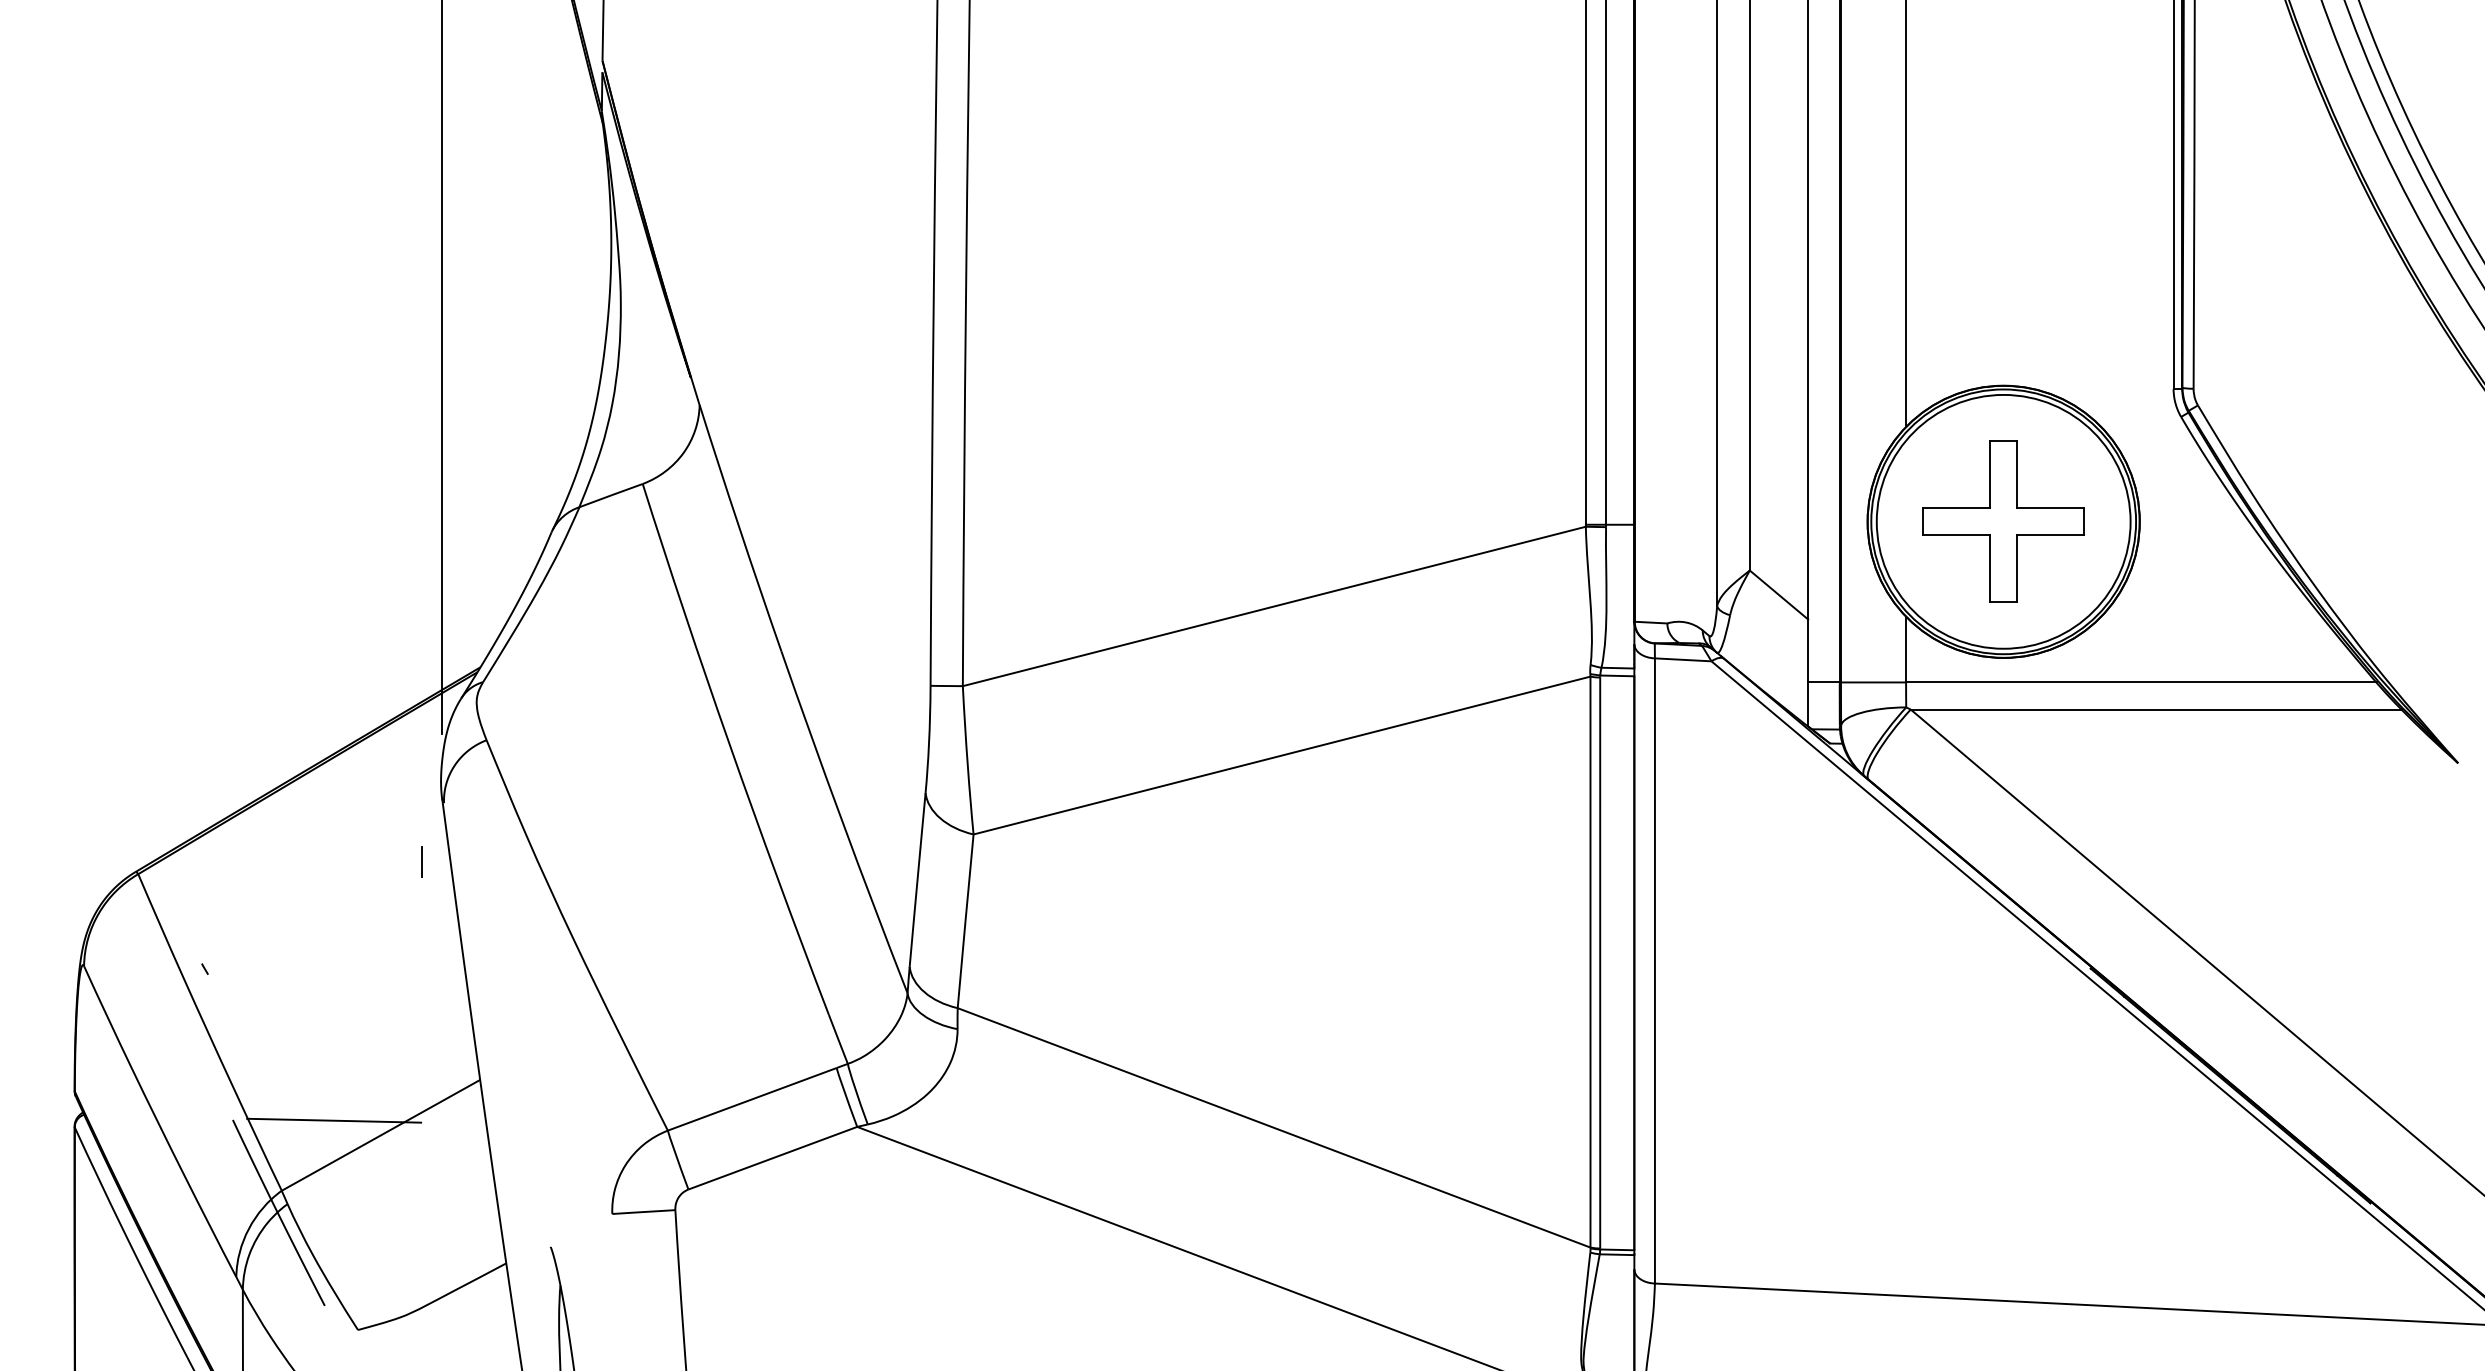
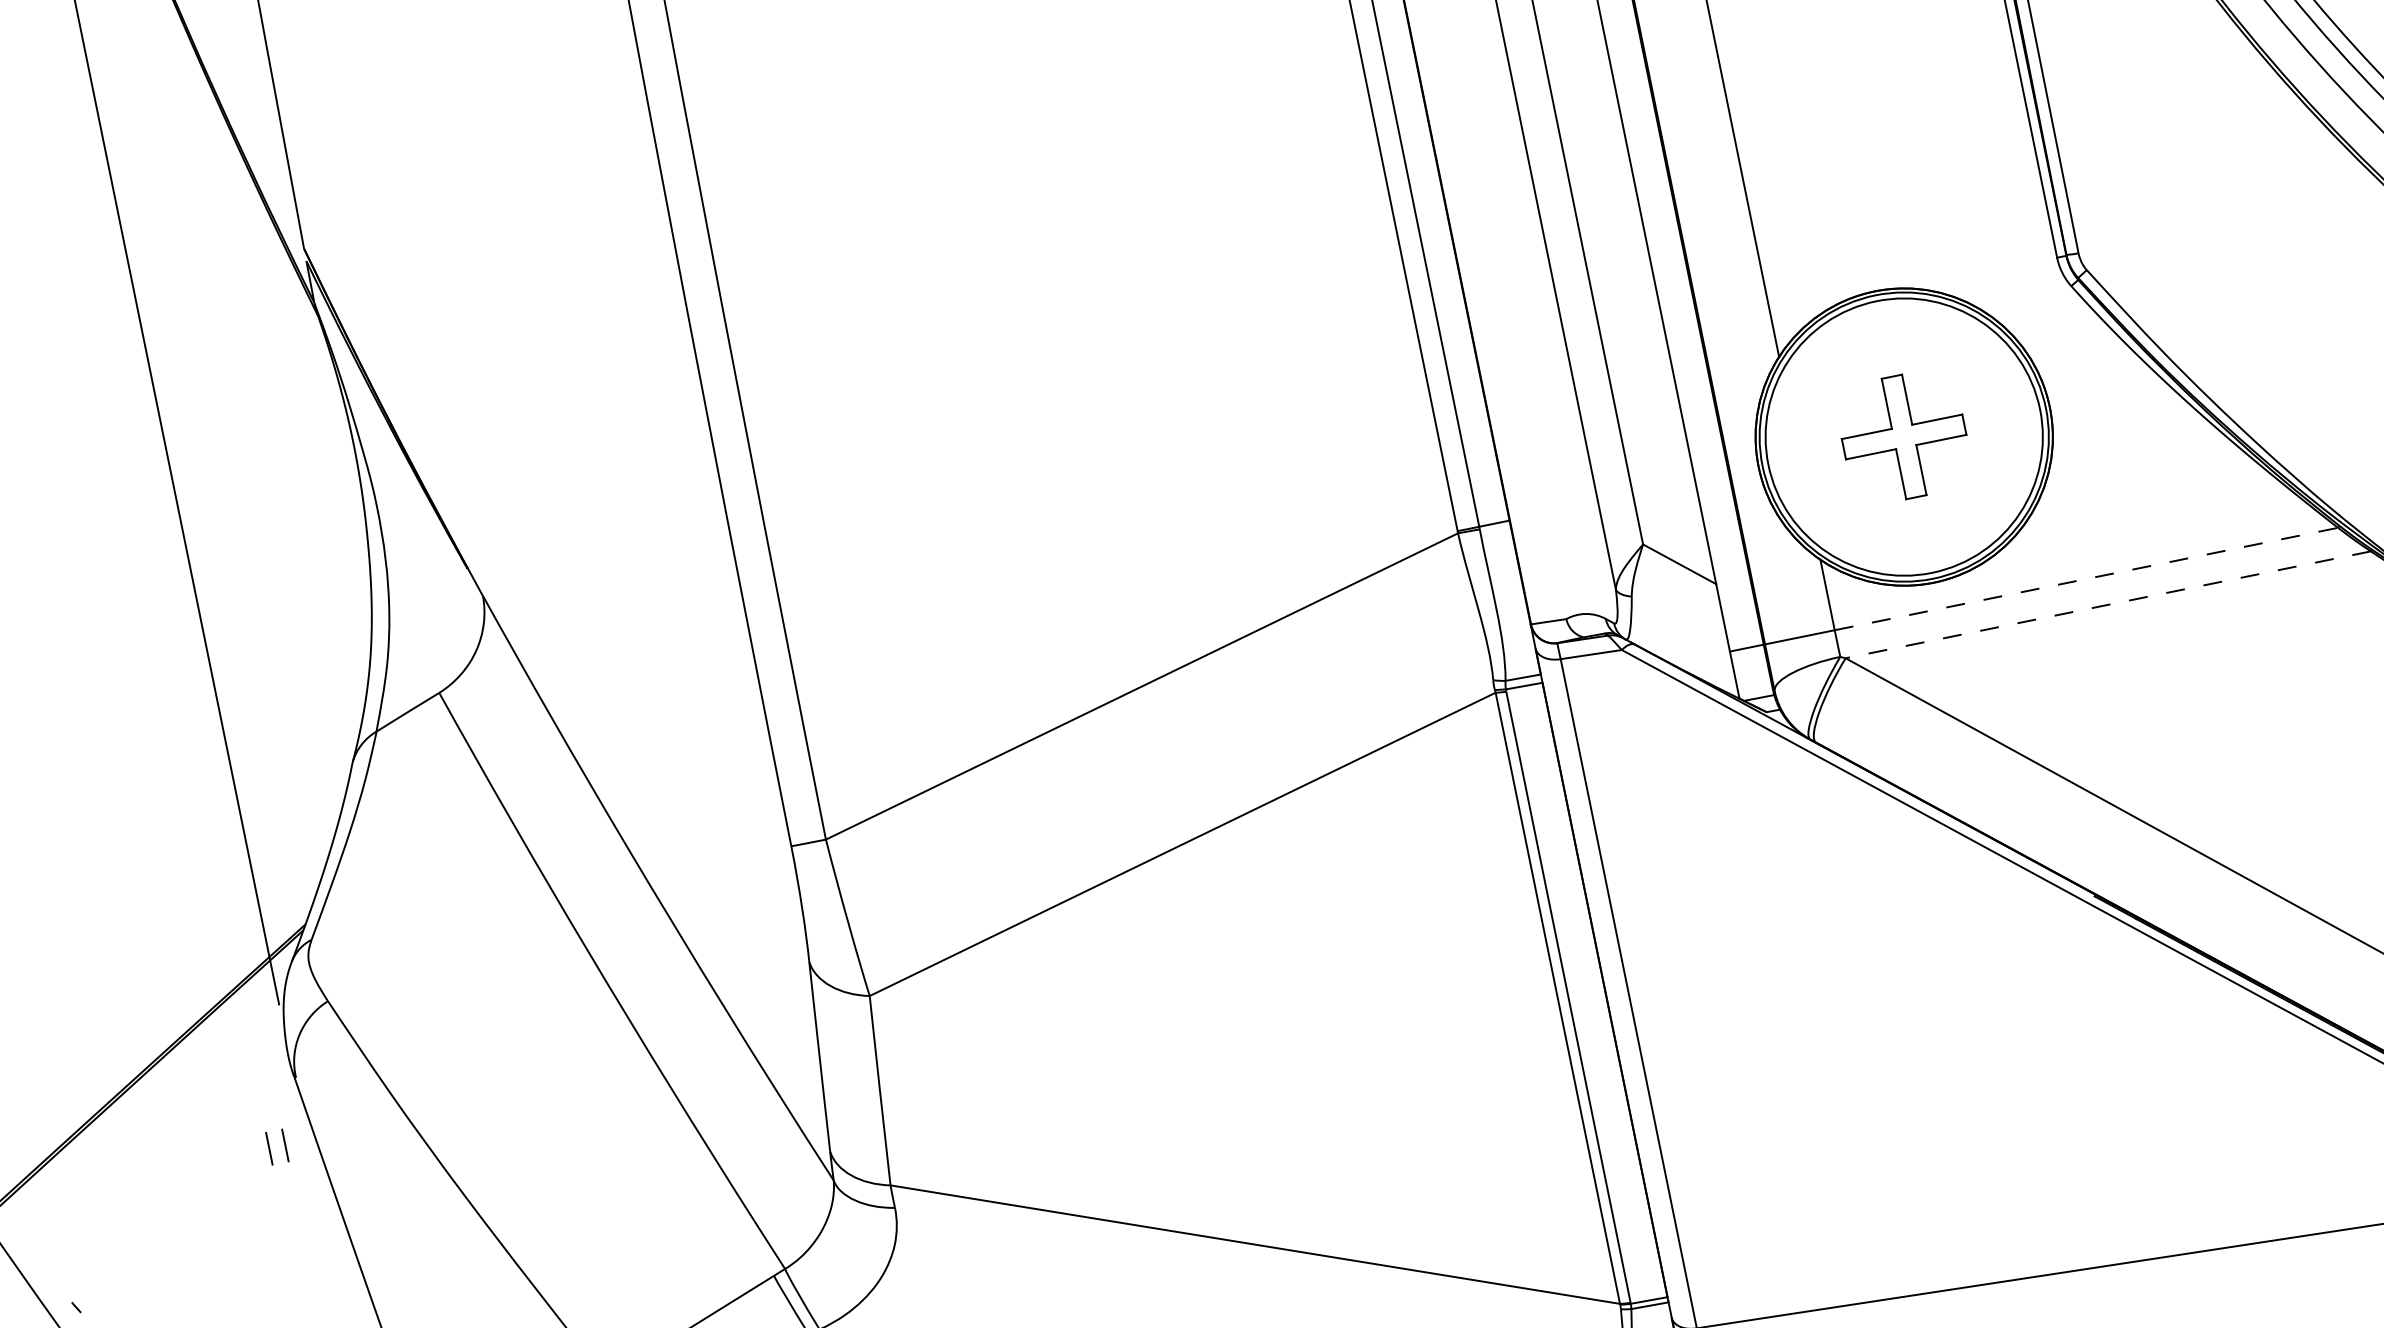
part: (2003, 521) -> (1903, 436), size x0.7
line: (2141, 682) -> (2086, 579), solid -> dashed
line: (2155, 709) -> (2107, 604), solid -> dashed
line: (406, 861) -> (268, 1148), added

